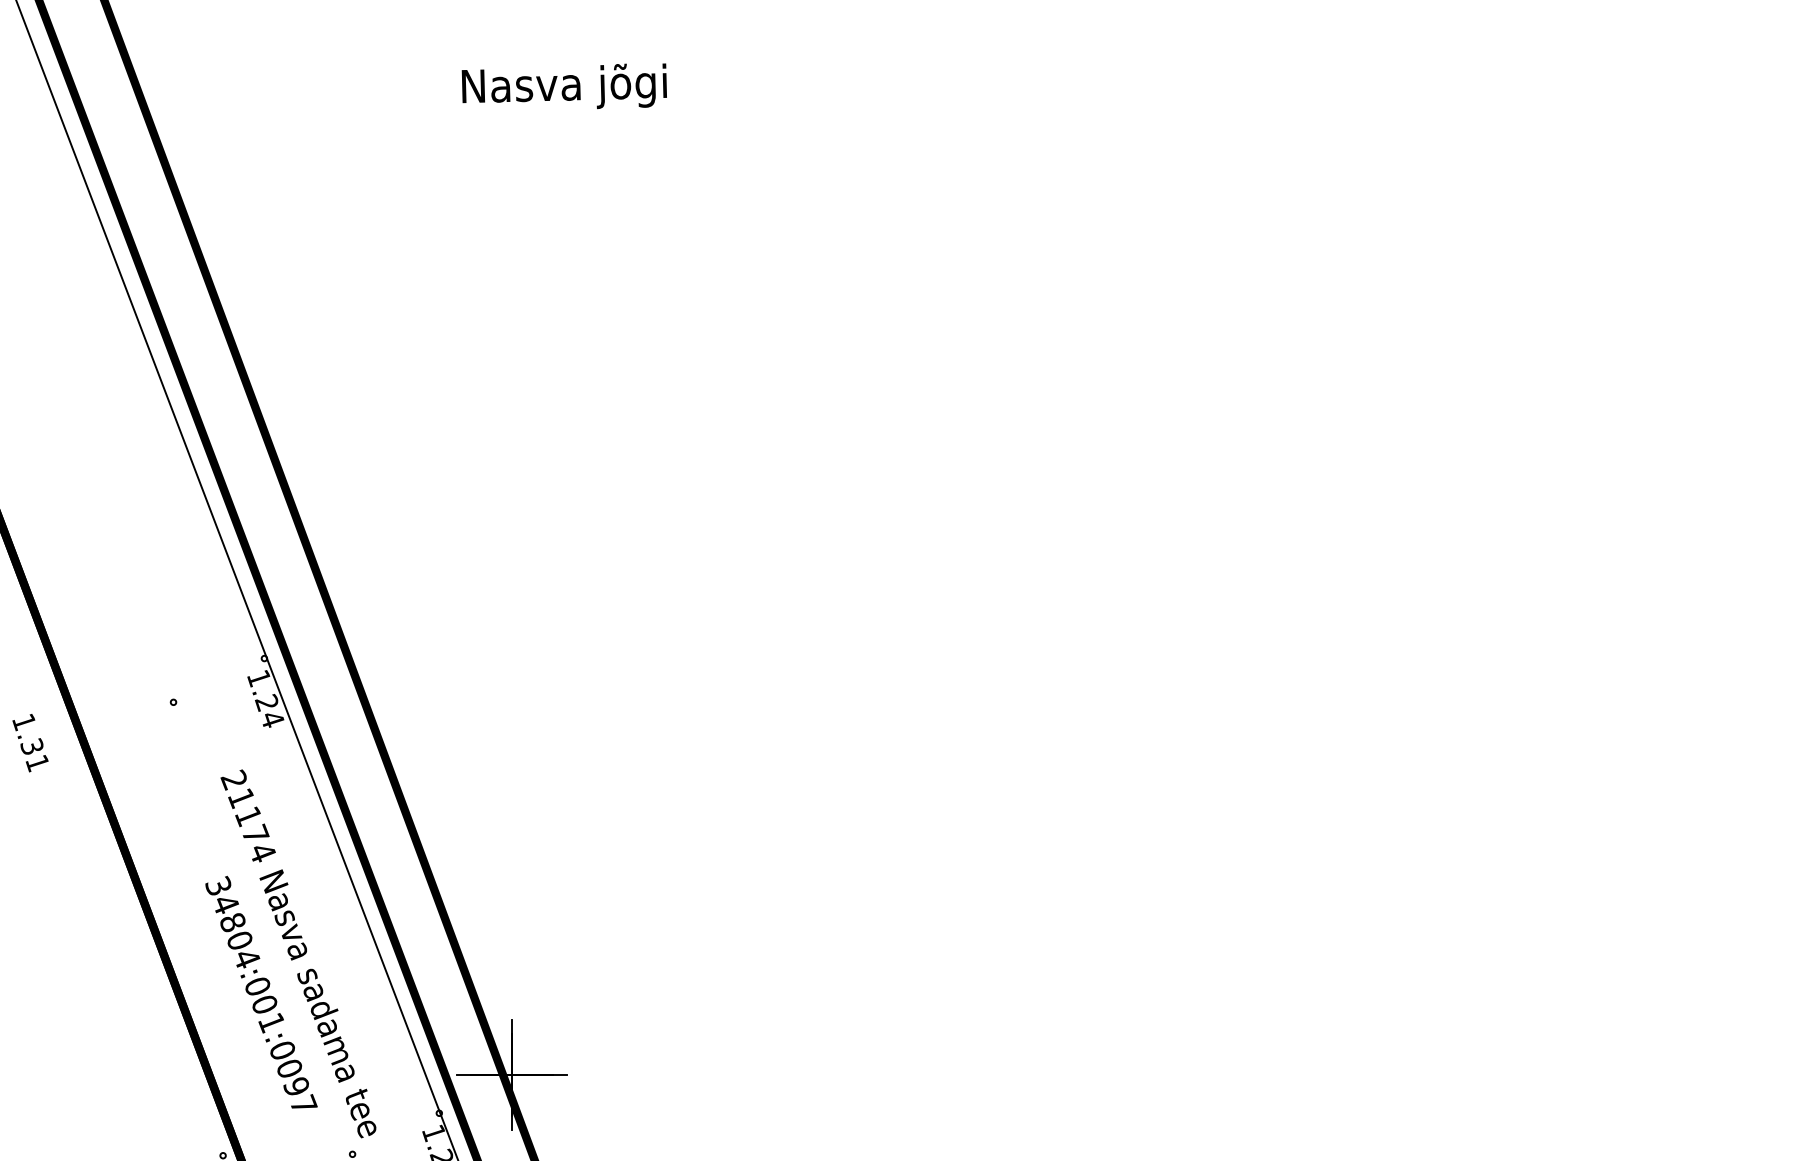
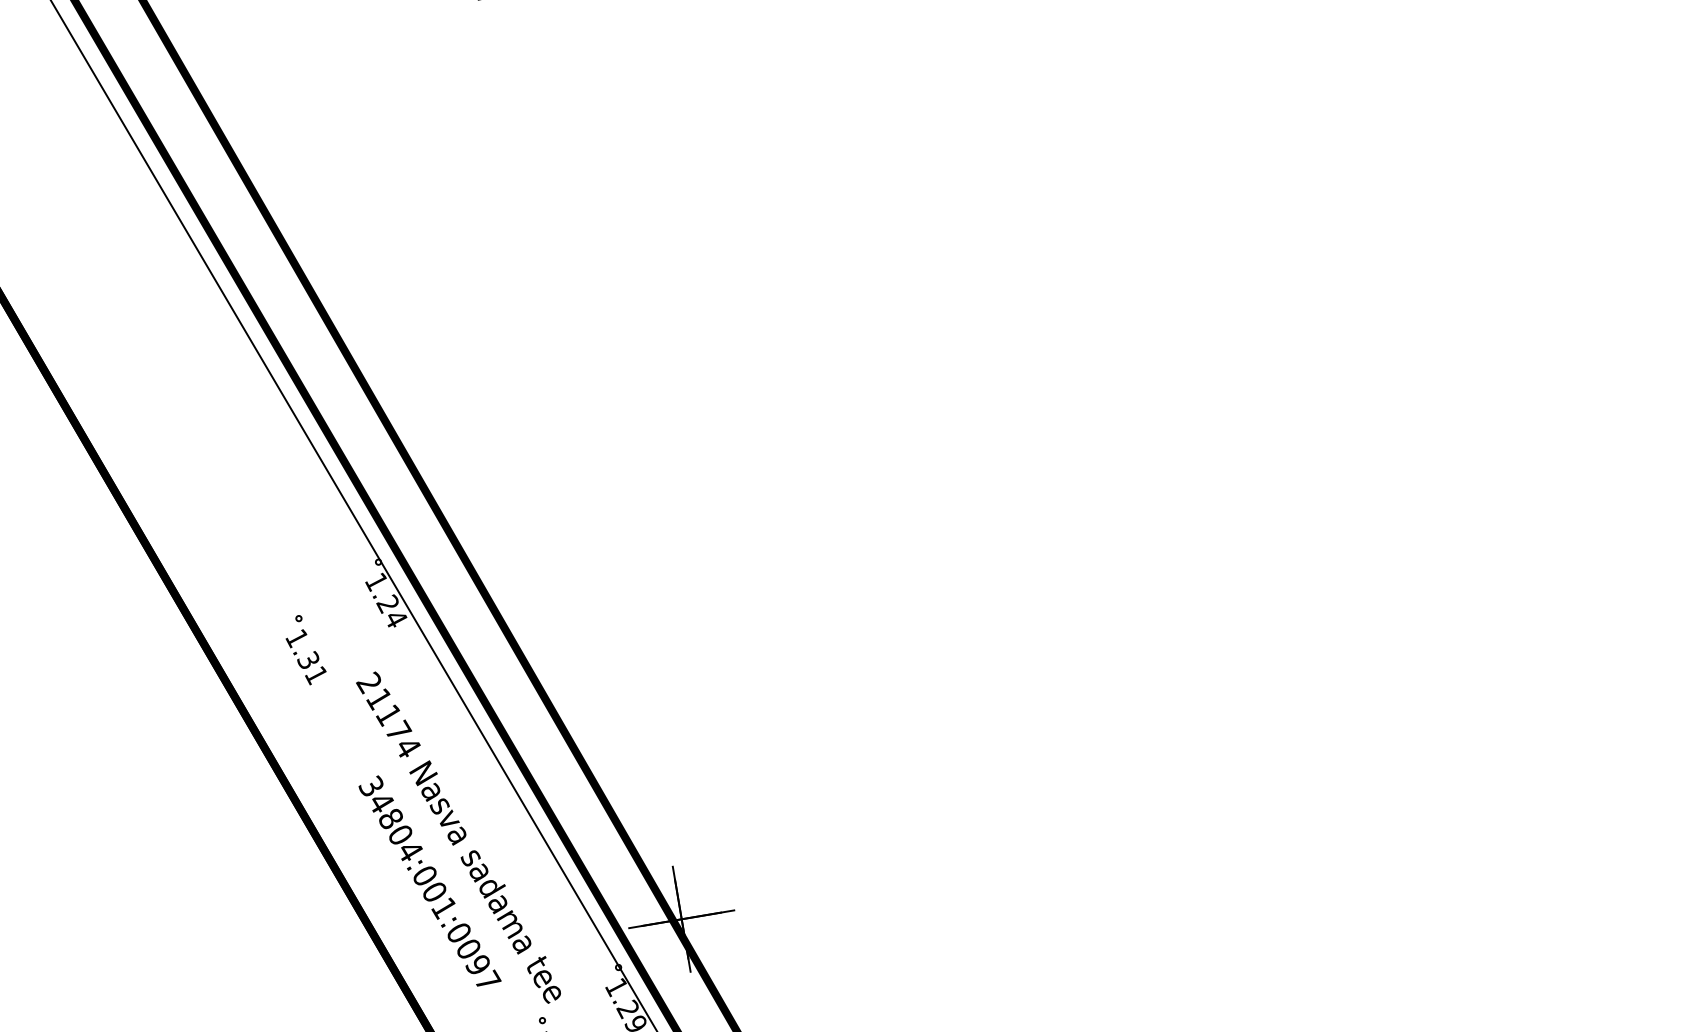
text: (30, 743) -> (306, 657), moved

